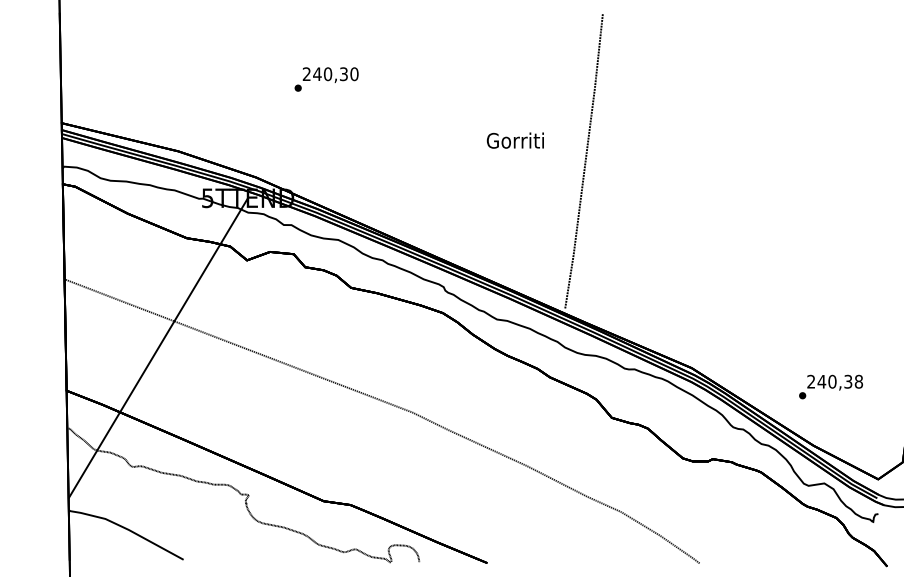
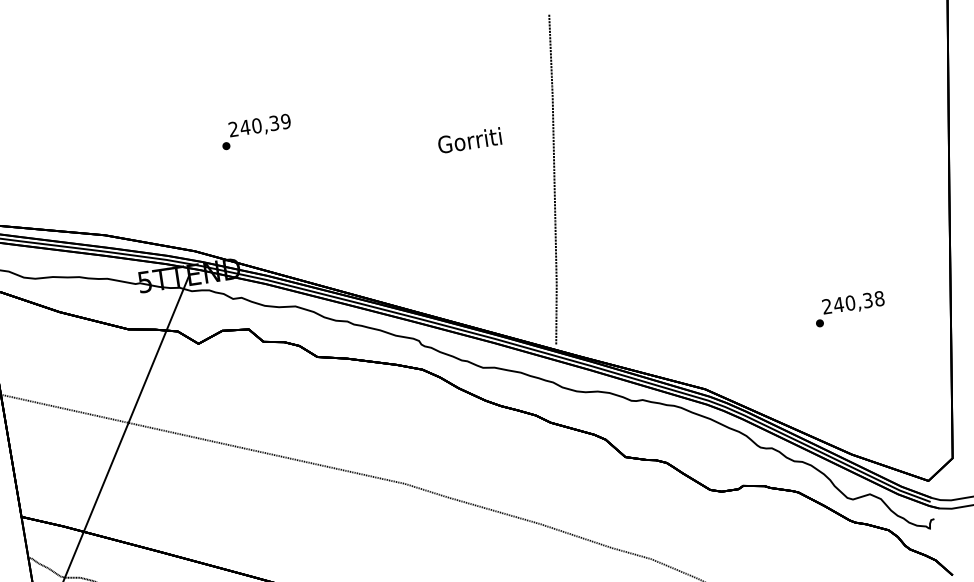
text: (354, 74) -> (286, 121), 240,30 -> 240,39
text: (514, 140) -> (468, 140), moved
text: (830, 386) -> (849, 308), moved

